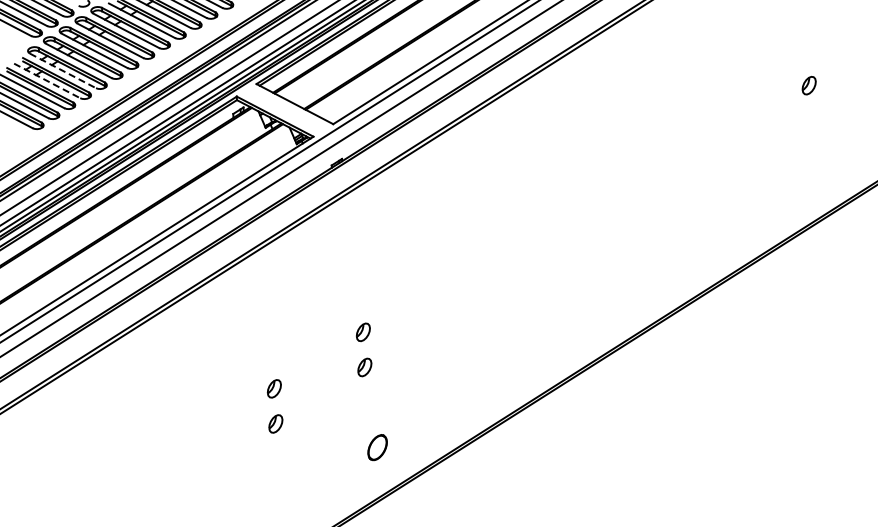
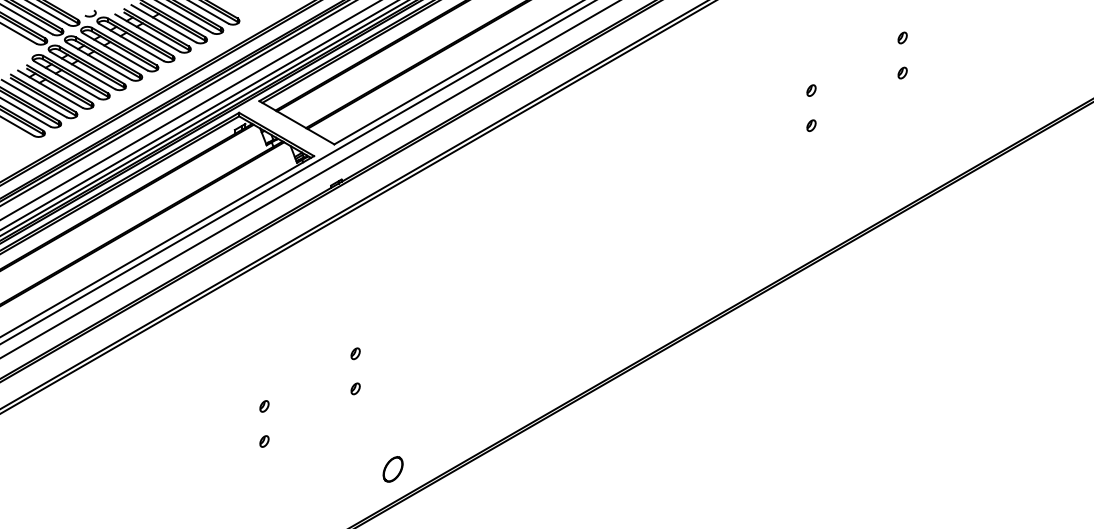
part: (807, 50) -> (811, 90), added
line: (62, 71) -> (66, 80), dashed -> solid
line: (47, 81) -> (50, 89), dashed -> solid
part: (809, 85) -> (811, 125), size x0.62
part: (363, 332) -> (355, 353), size x0.62
part: (364, 367) -> (355, 388), size x0.62
part: (274, 388) -> (264, 406), size x0.62
part: (275, 423) -> (264, 441), size x0.62
part: (376, 447) -> (392, 469), moved

